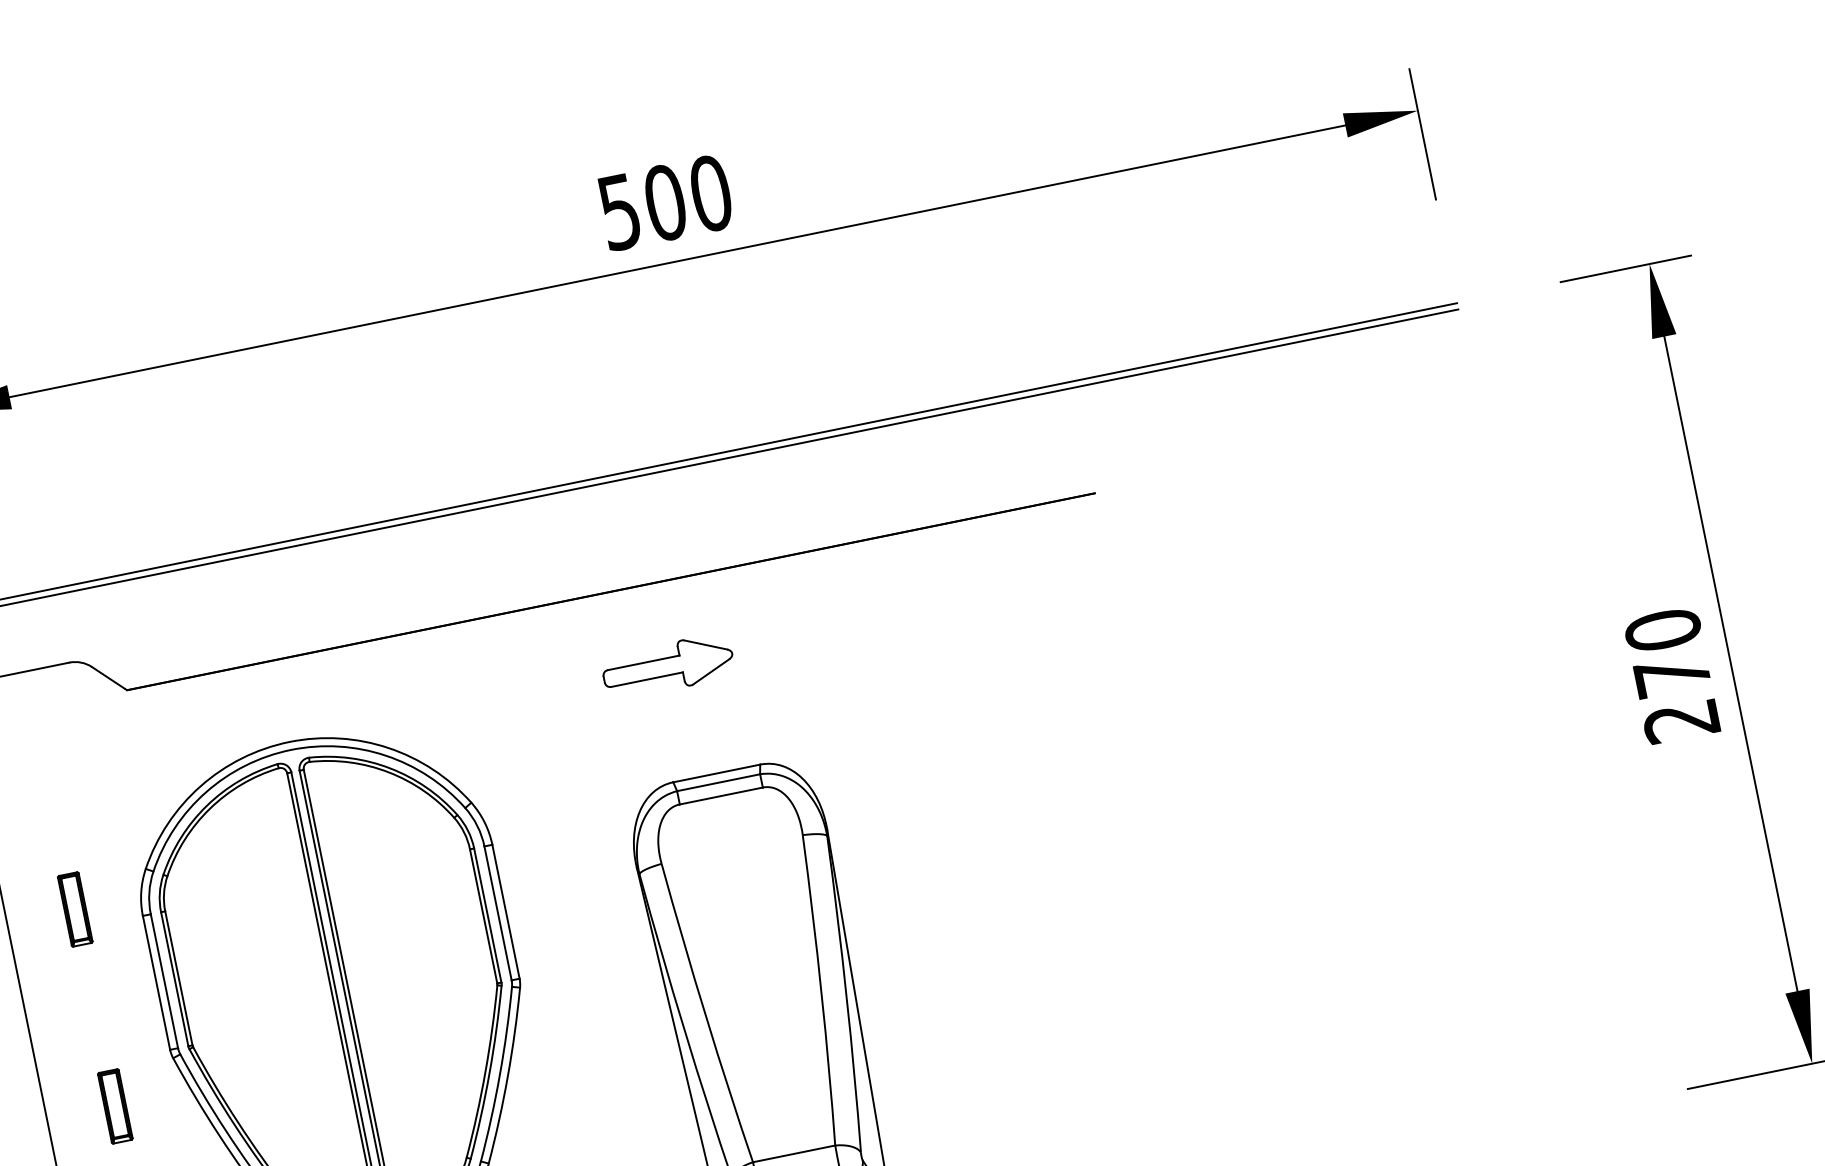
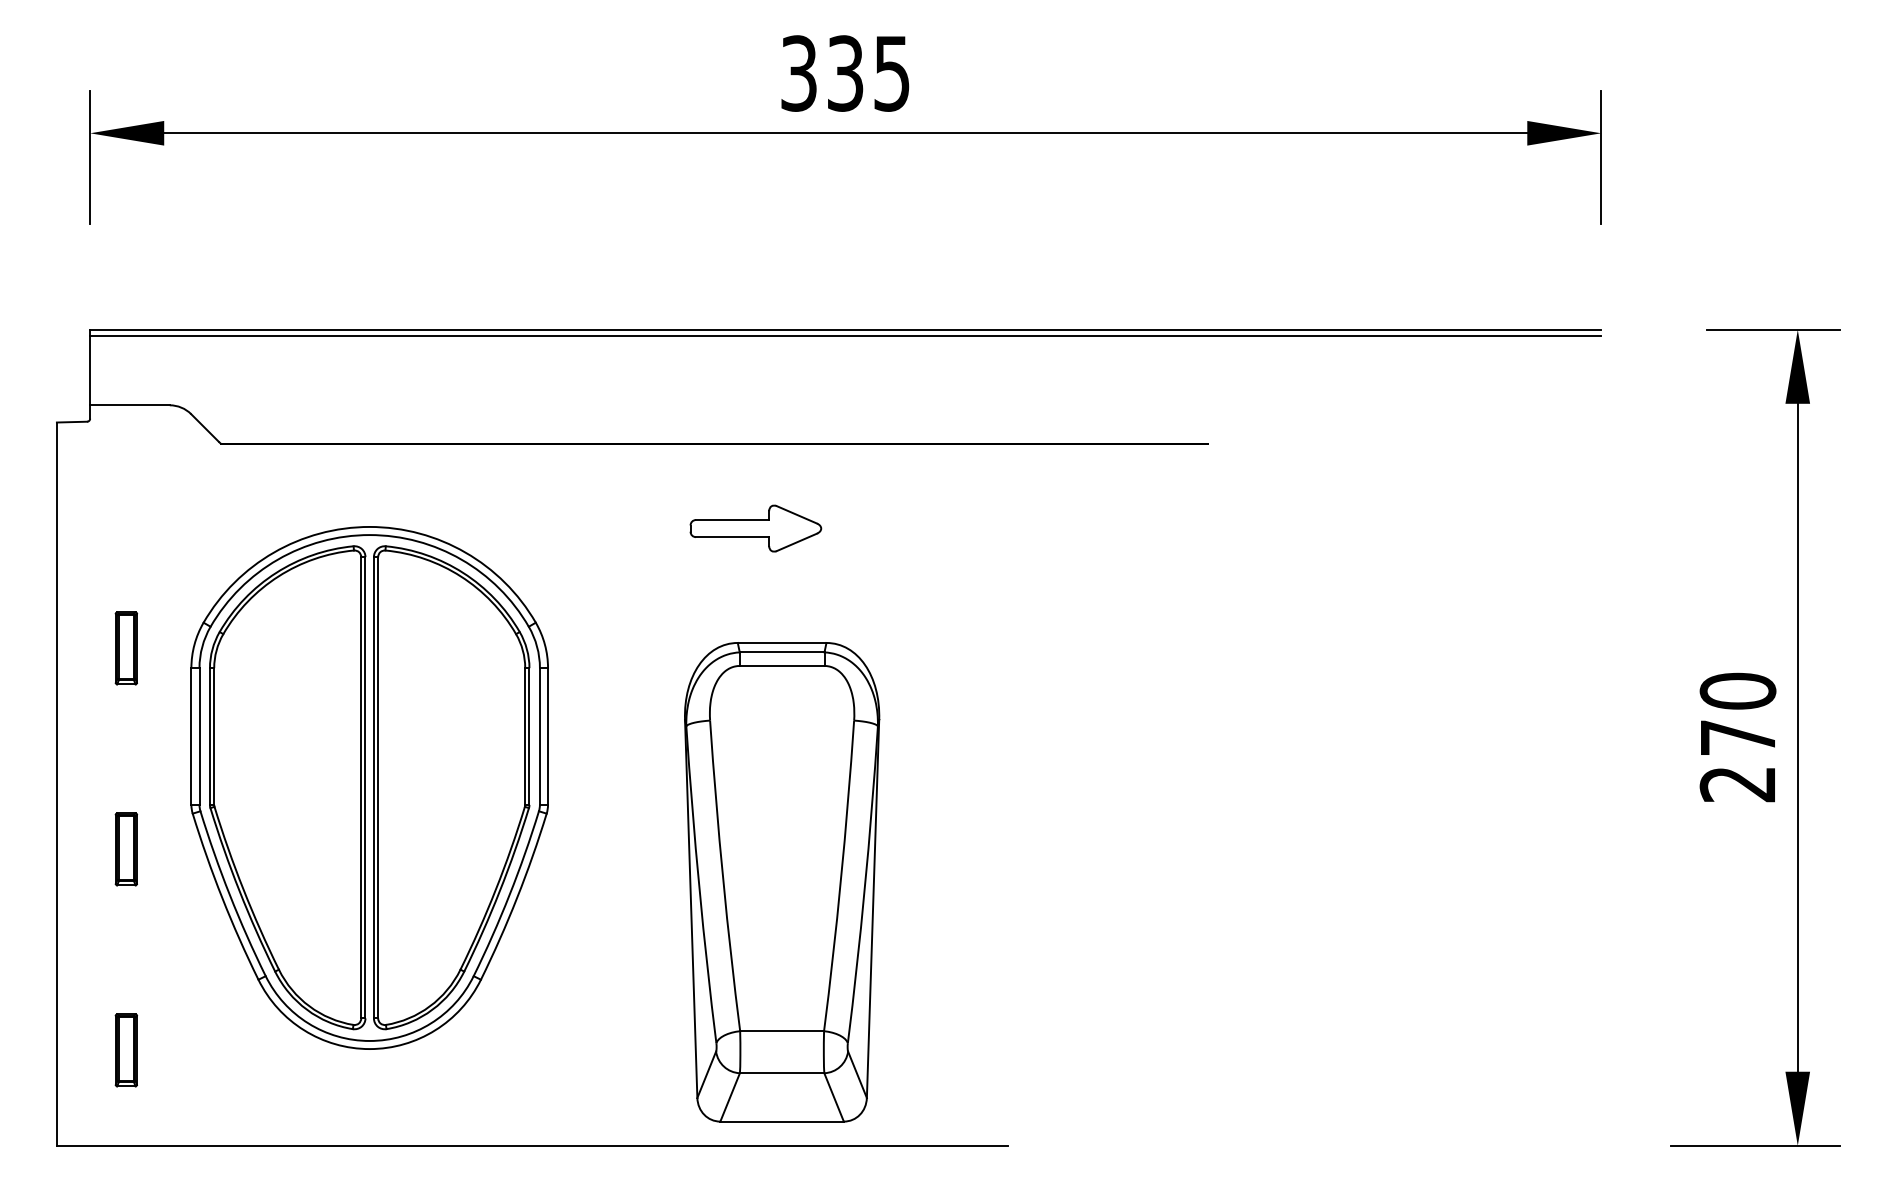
text: (665, 202) -> (845, 73), 500 -> 335

